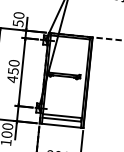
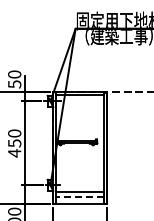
line: (61, 119) -> (79, 196), solid -> dashed

